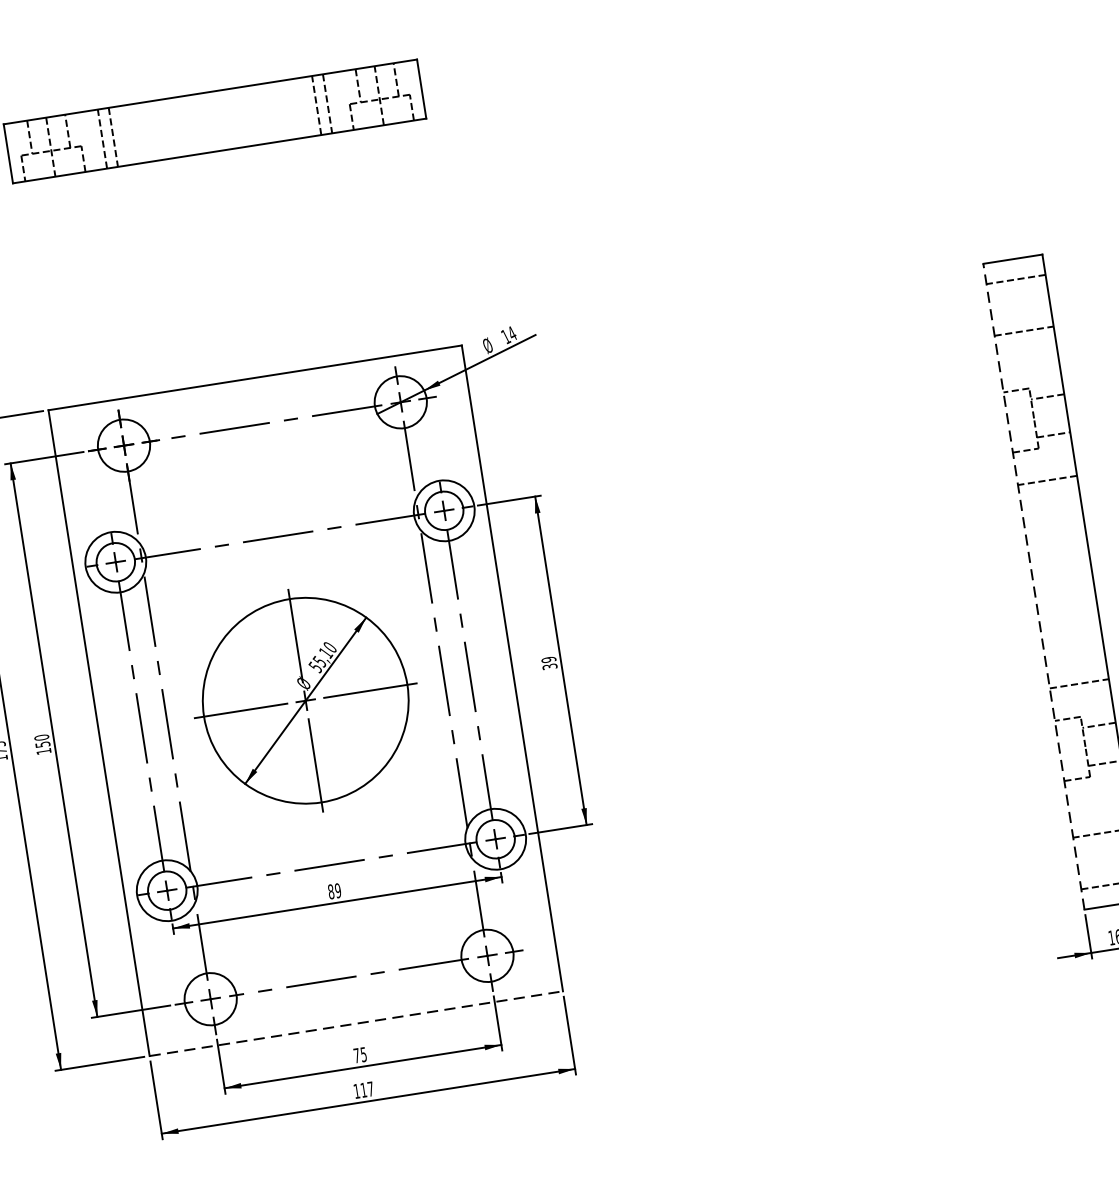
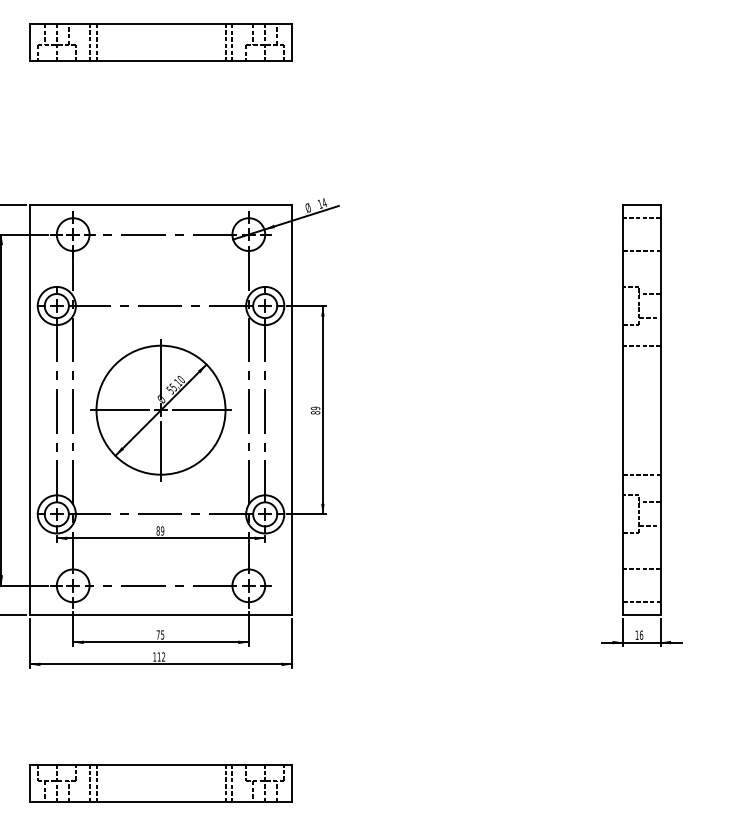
line: (1034, 587) -> (623, 410), dashed -> solid
text: (549, 666) -> (315, 412), 39 -> 89
line: (357, 1024) -> (161, 615), dashed -> solid
text: (370, 1088) -> (163, 656), 117 -> 112

